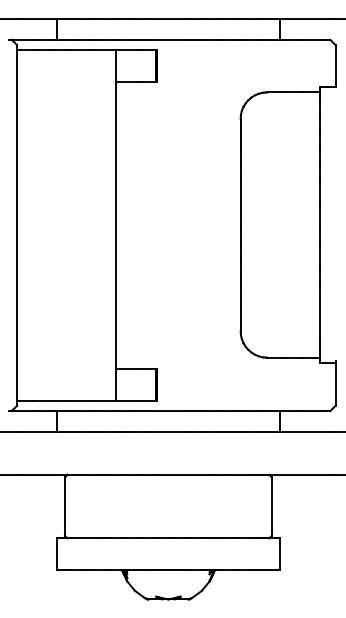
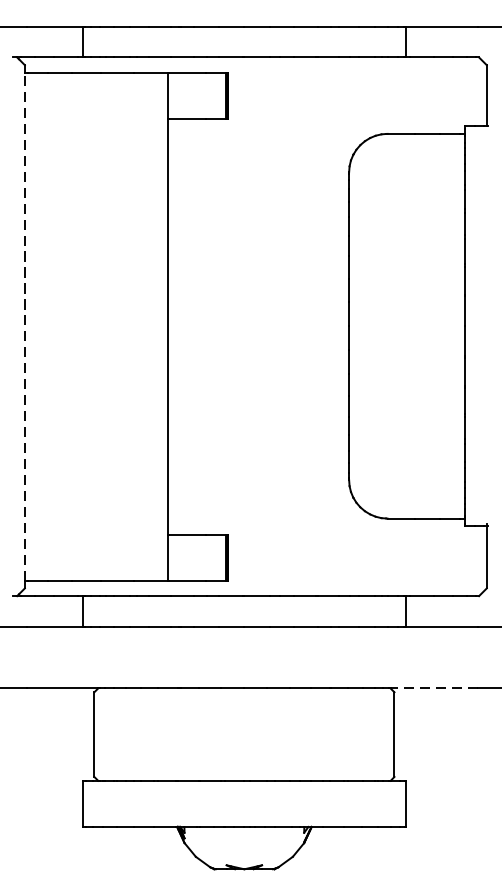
line: (17, 224) -> (25, 325), solid -> dashed
line: (298, 474) -> (433, 688), solid -> dashed

